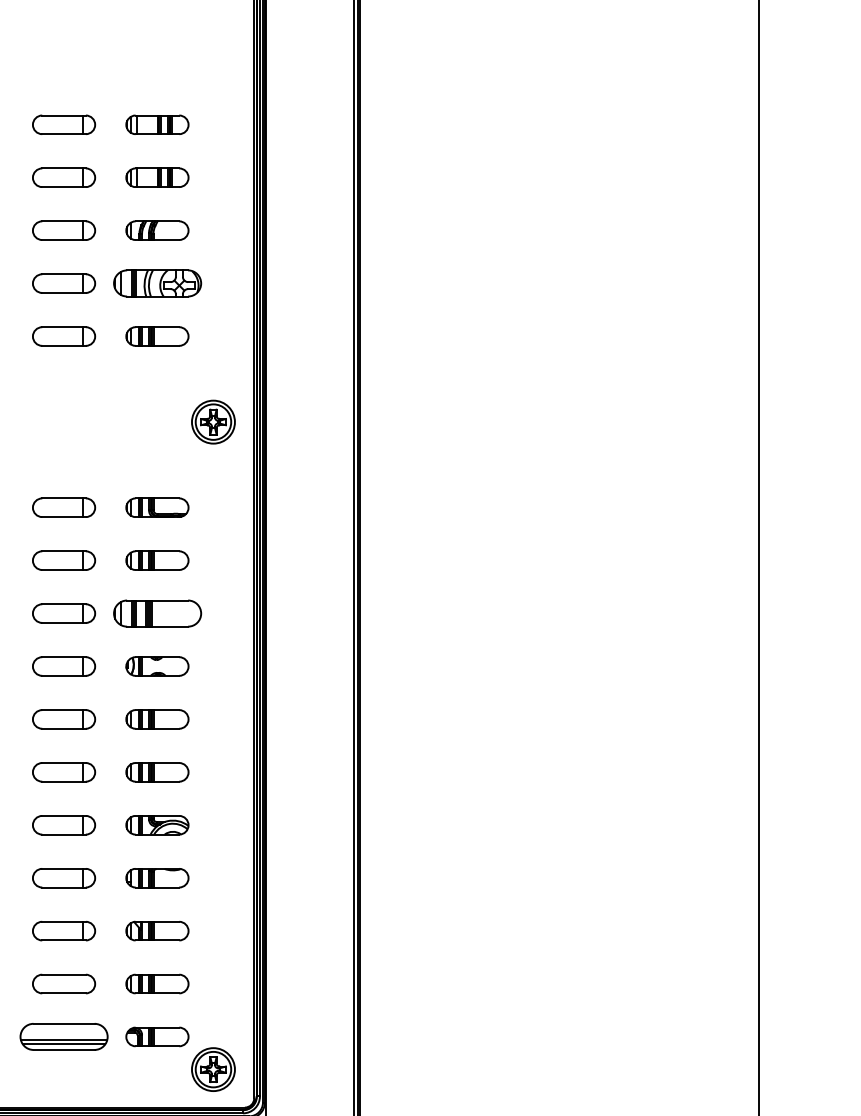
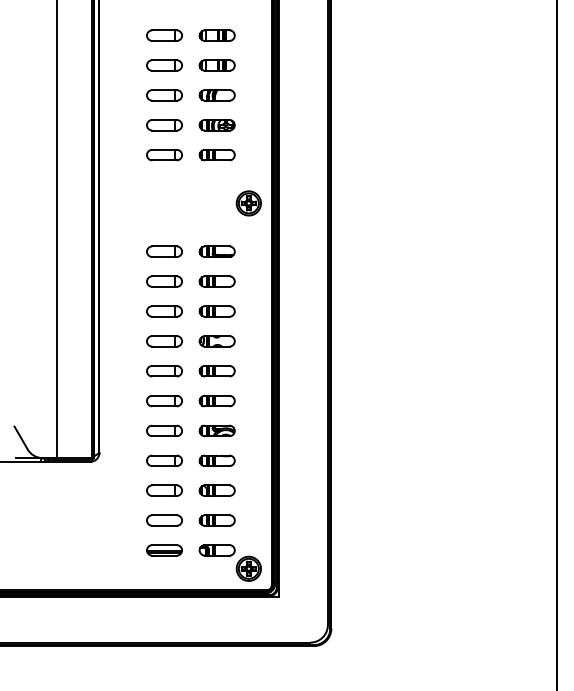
part: (156, 284) -> (216, 125), size x0.71
part: (156, 613) -> (216, 311), size x0.71
part: (64, 1037) -> (164, 550), size x0.71

